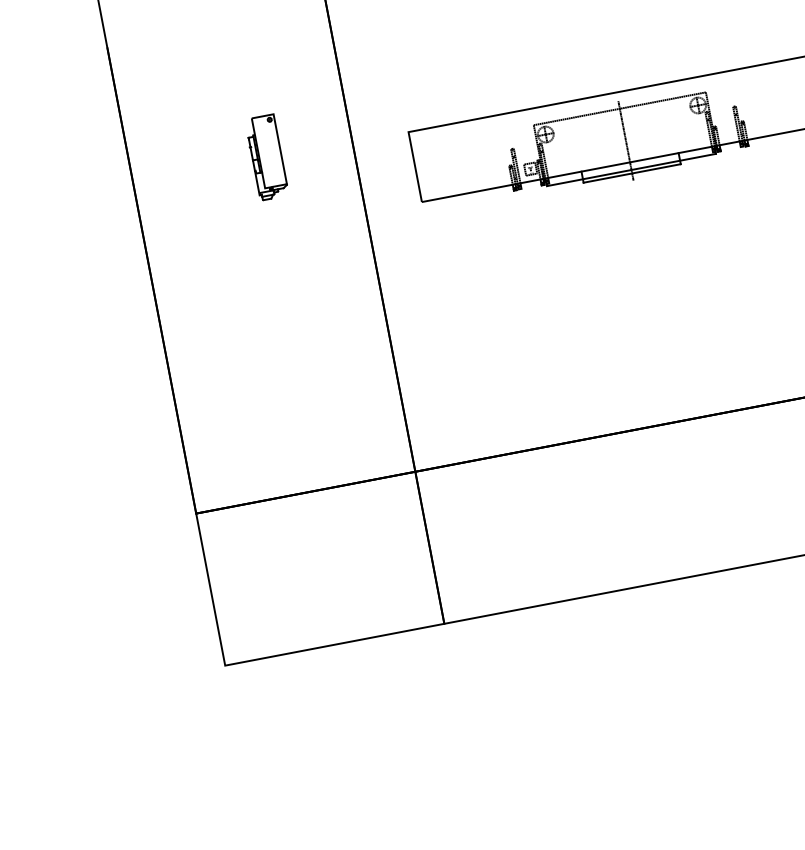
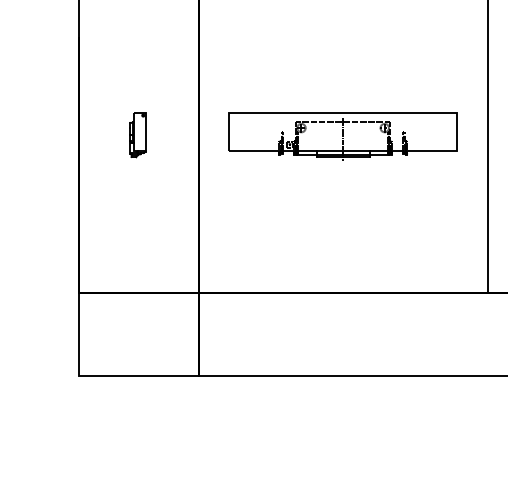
part: (266, 158) -> (137, 135), moved

